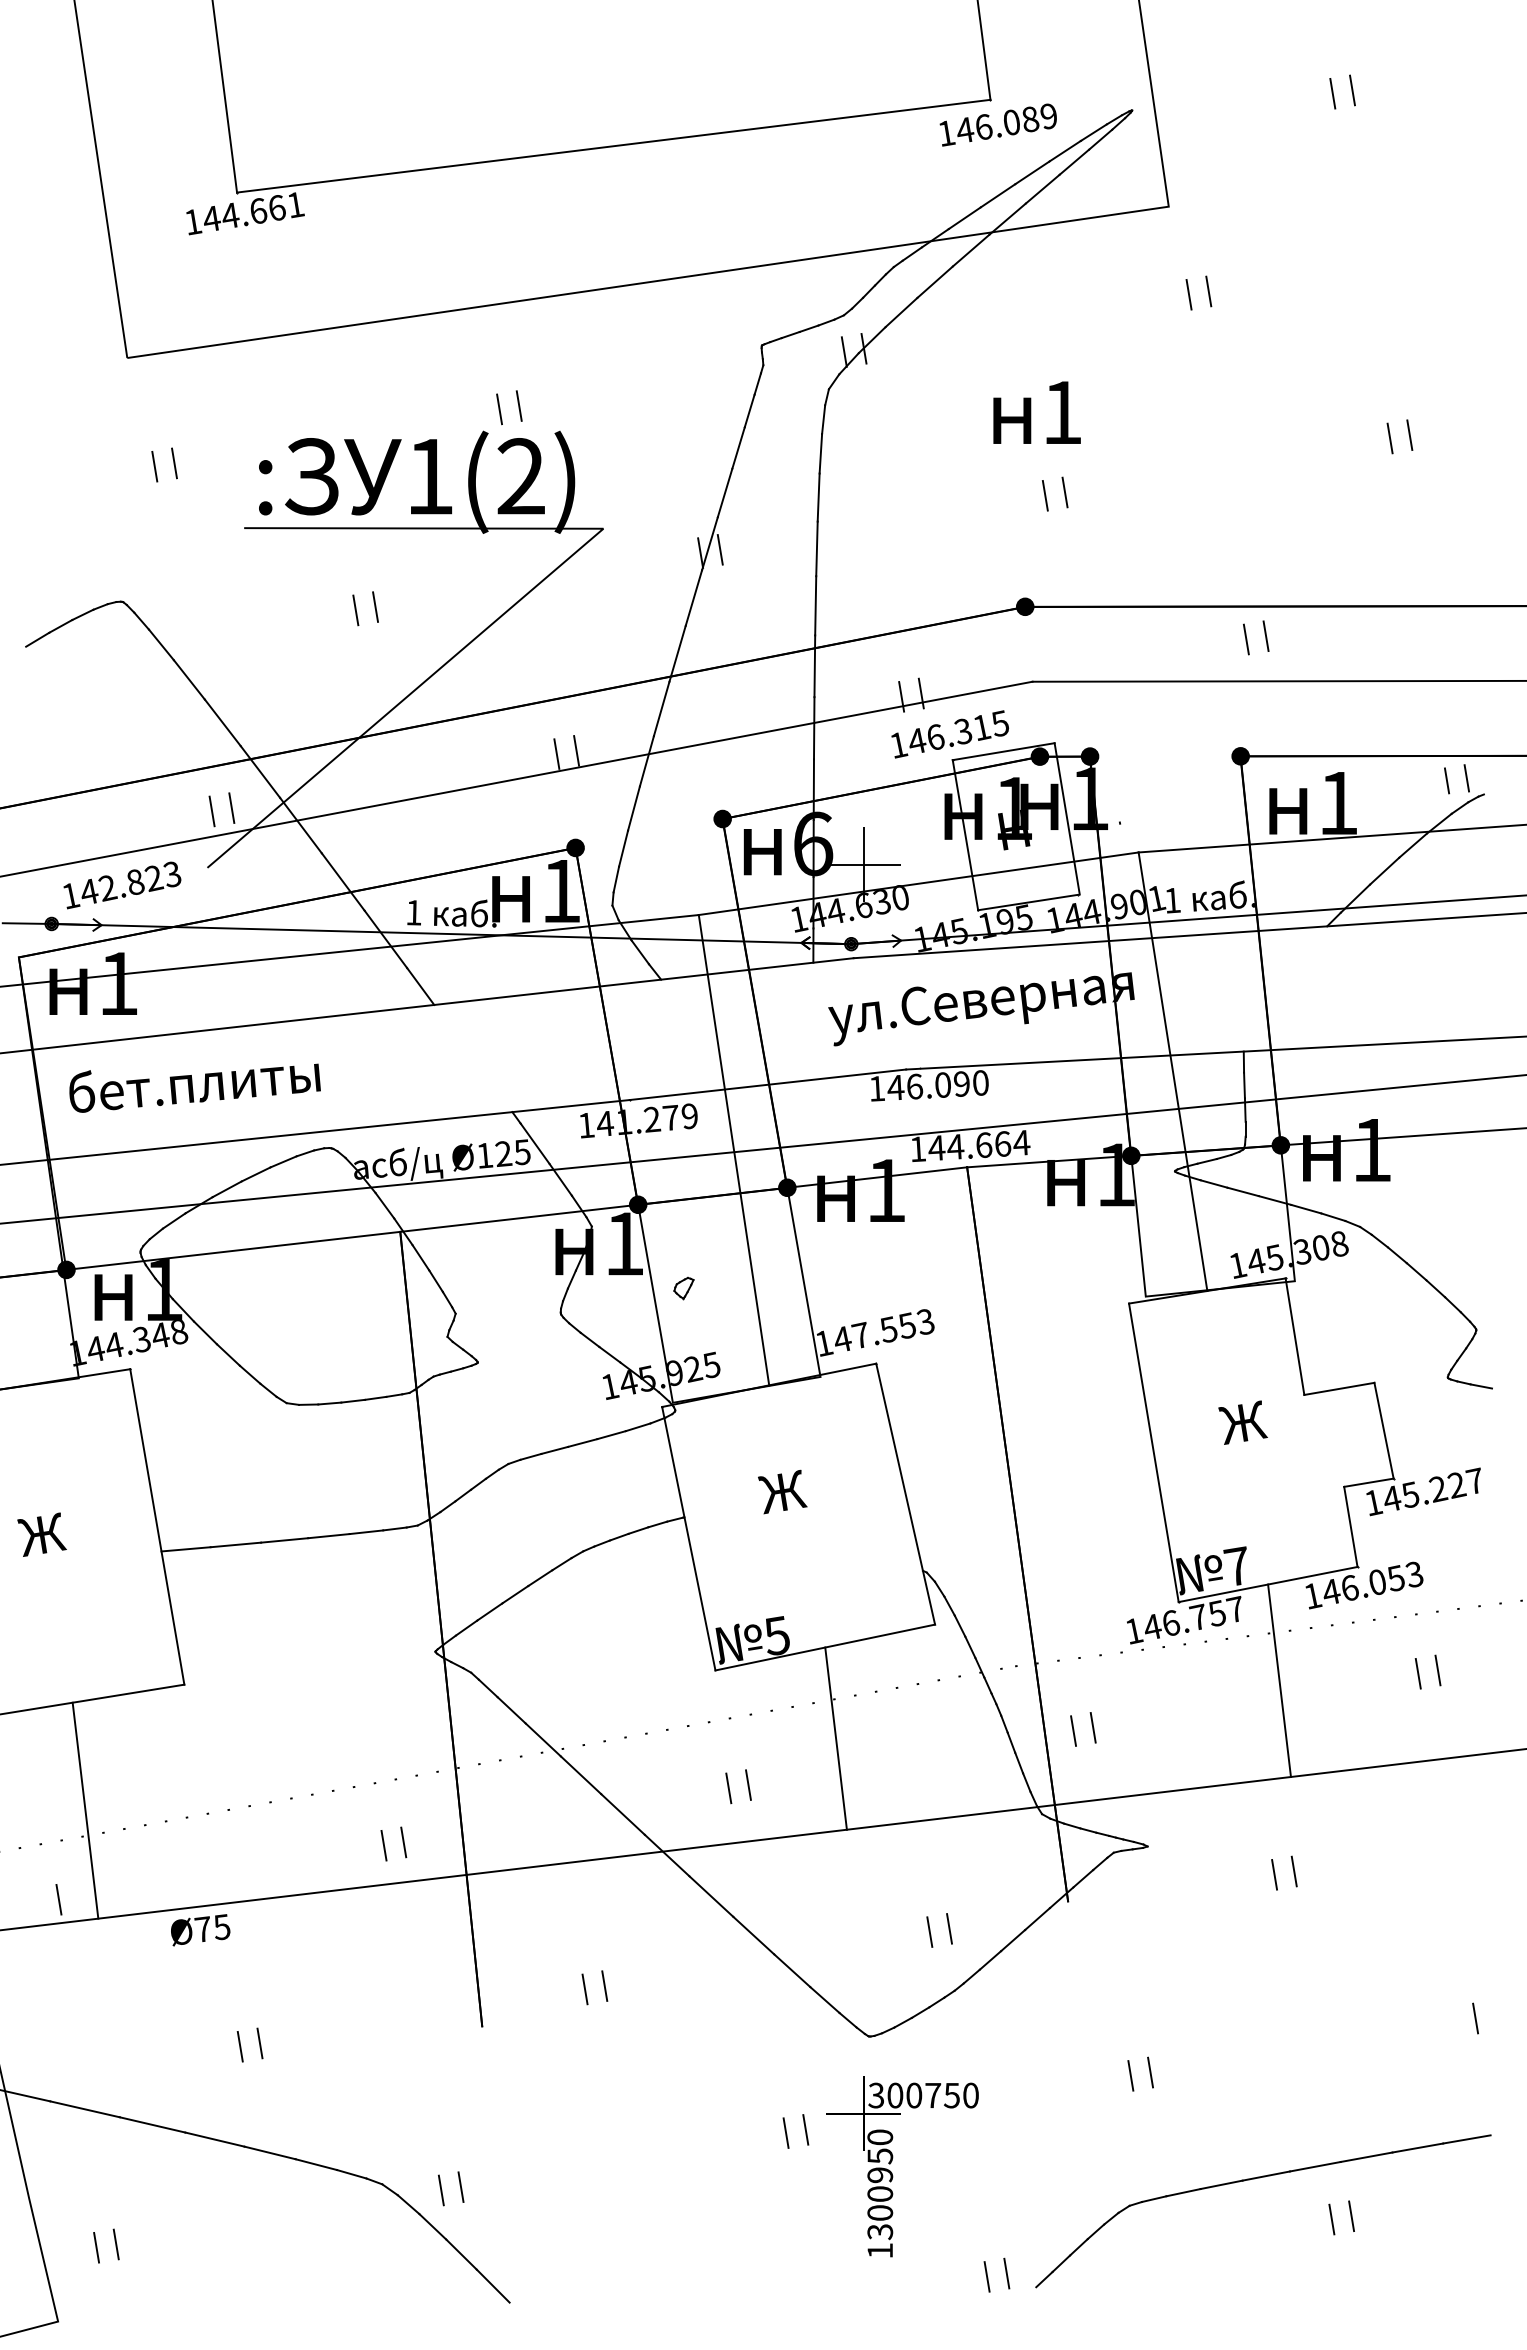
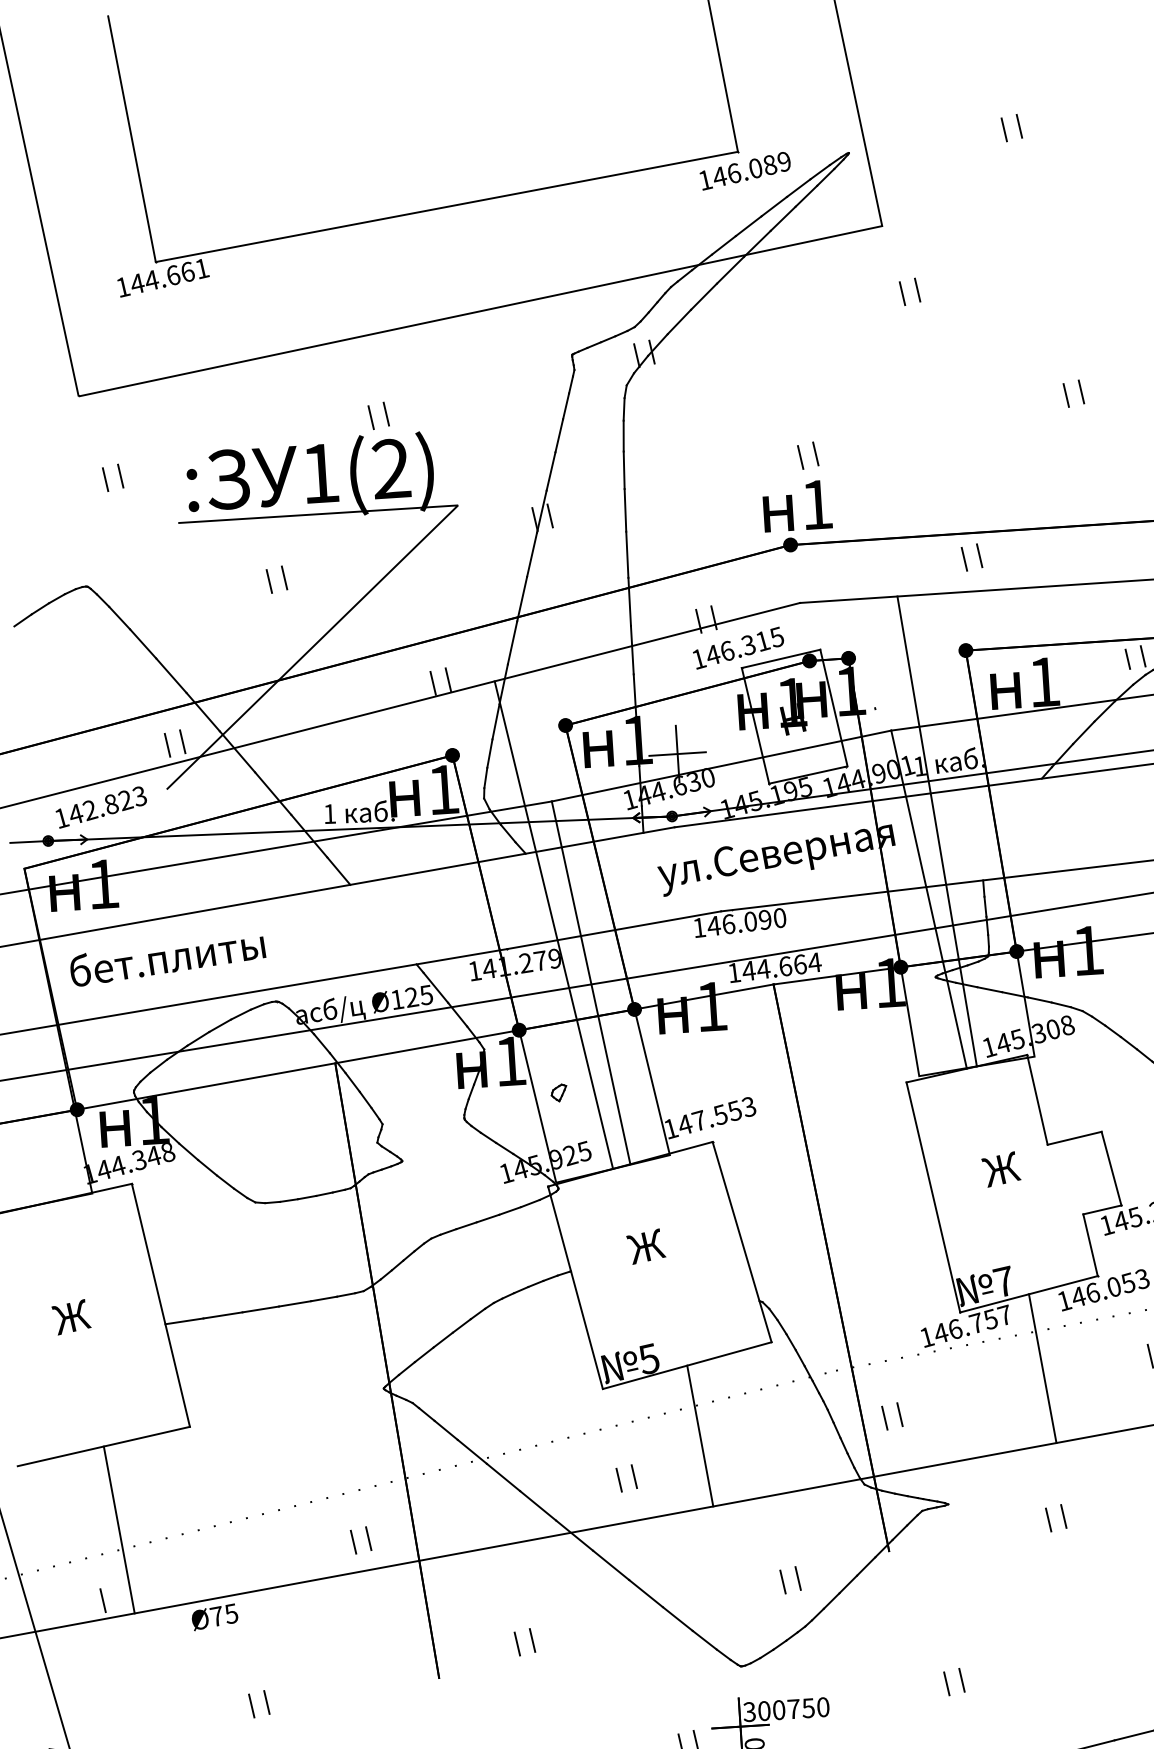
text: (1036, 412) -> (796, 506), moved
text: (813, 843) -> (637, 739), 6 -> 1
line: (1188, 984) -> (936, 830), added
line: (690, 1072) -> (553, 924), added

